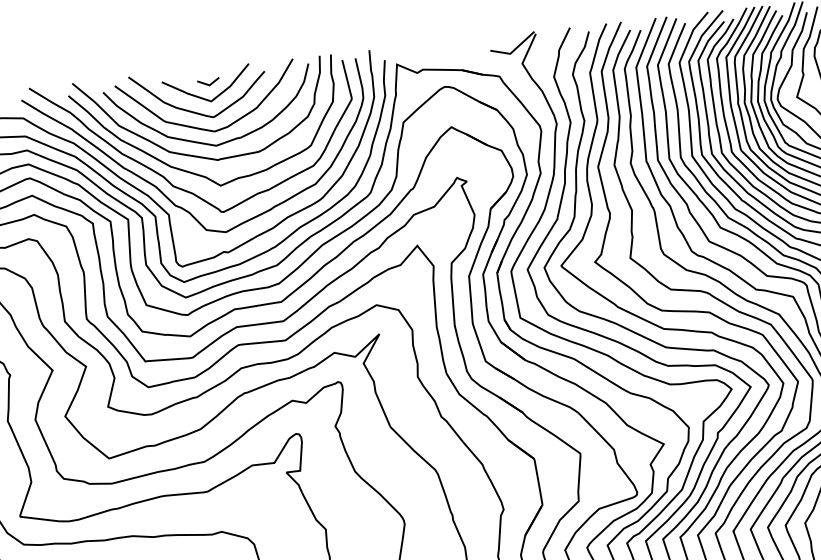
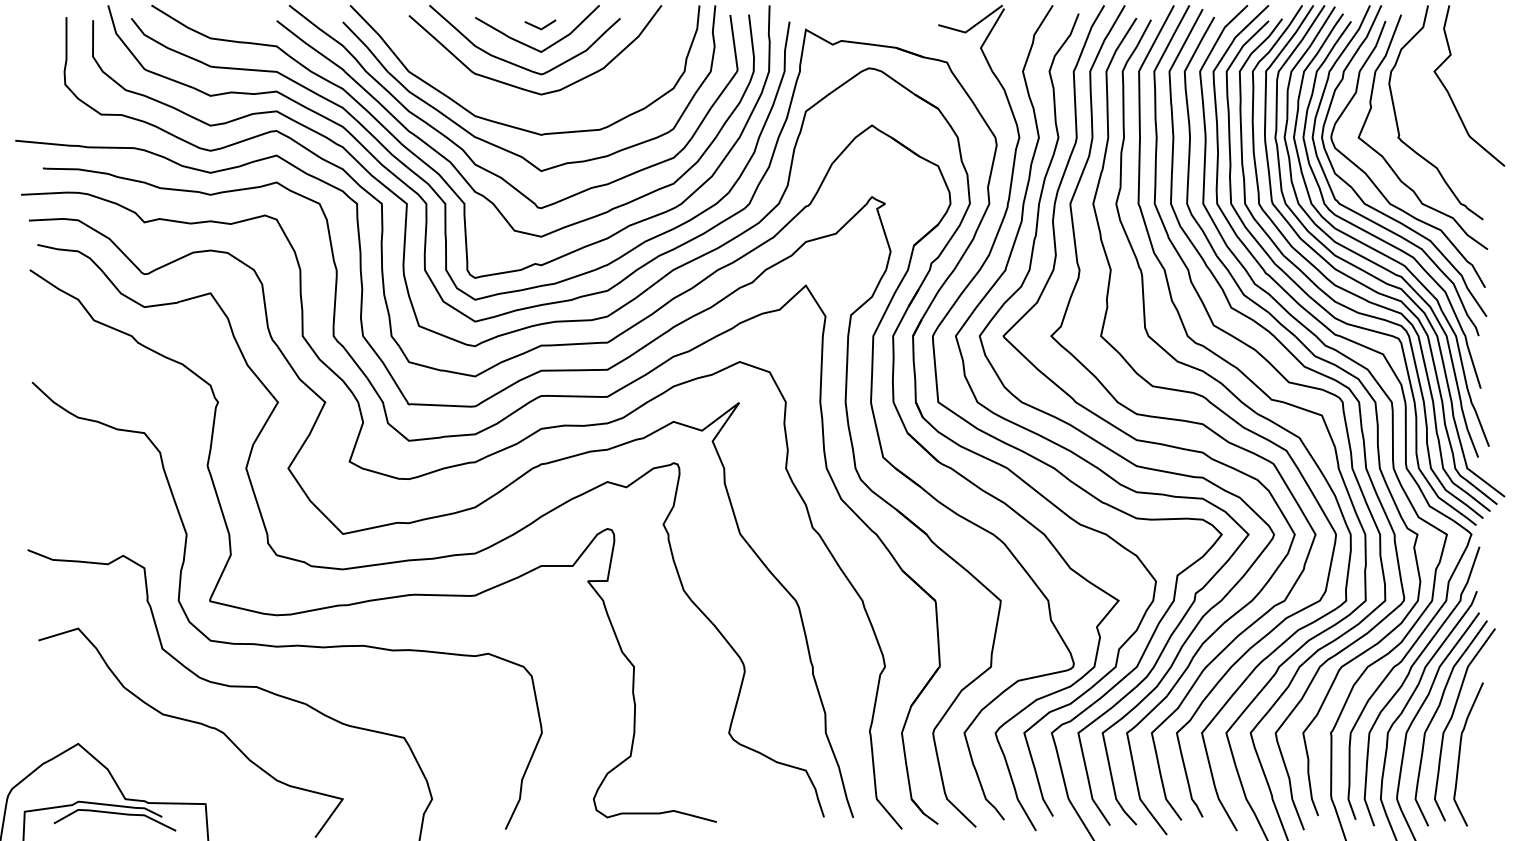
curve: (203, 142) -> (524, 108), removed

